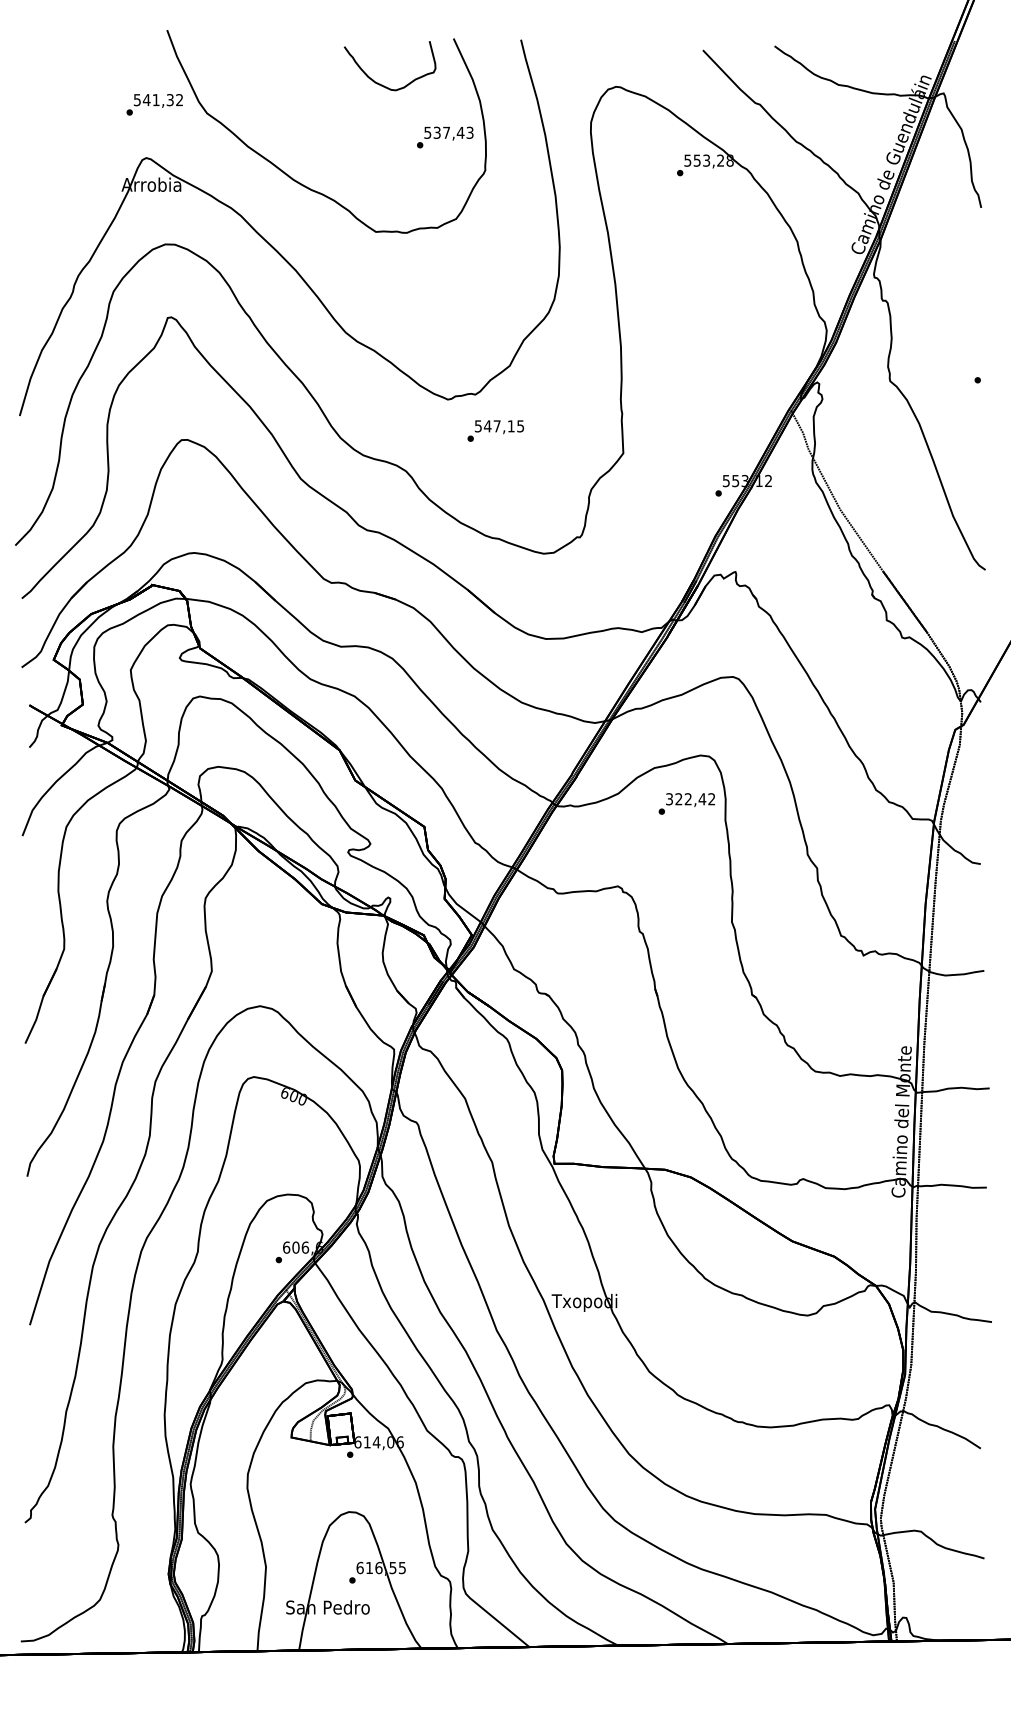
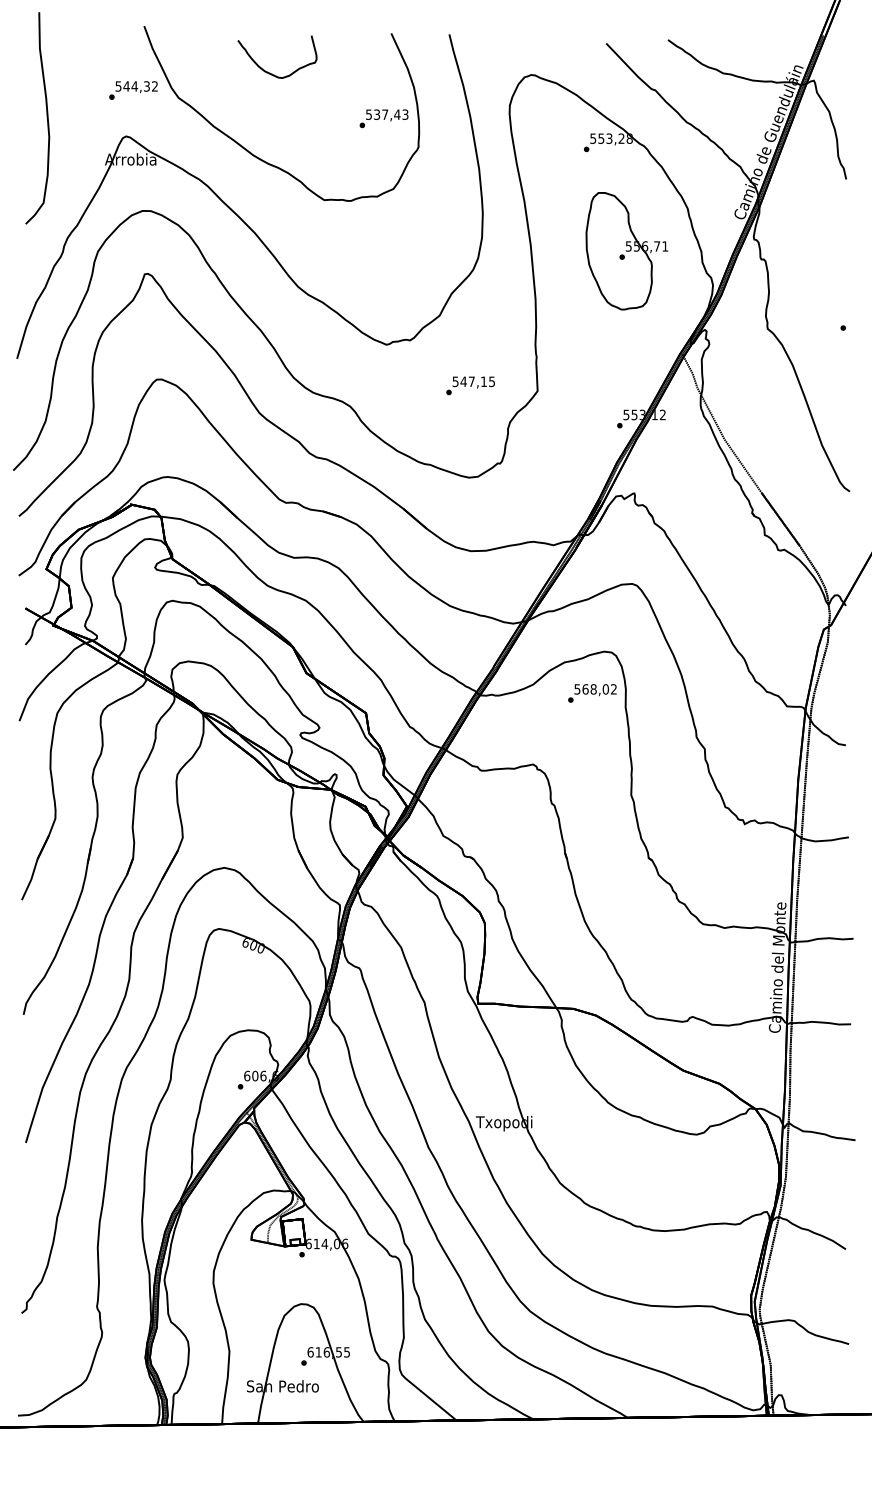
part: (382, 83) -> (270, 72), moved
text: (155, 100) -> (134, 86), 541,32 -> 544,32
curve: (53, 137) -> (46, 118), added
part: (726, 291) -> (626, 251), added
text: (495, 430) -> (470, 385), moved
text: (685, 799) -> (591, 689), 322,42 -> 568,02

